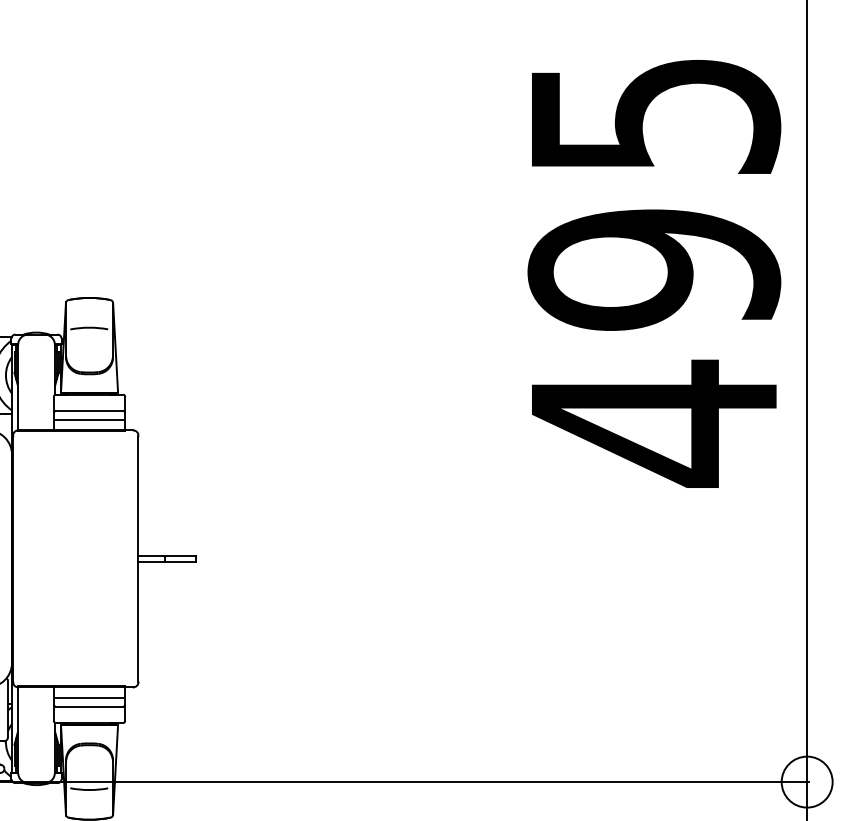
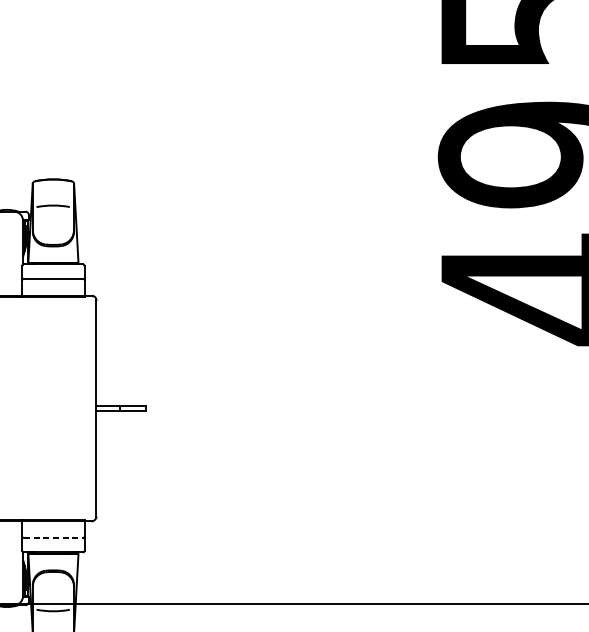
line: (89, 420) -> (53, 287), removed
line: (89, 697) -> (53, 530), removed
line: (89, 706) -> (53, 537), solid -> dashed

